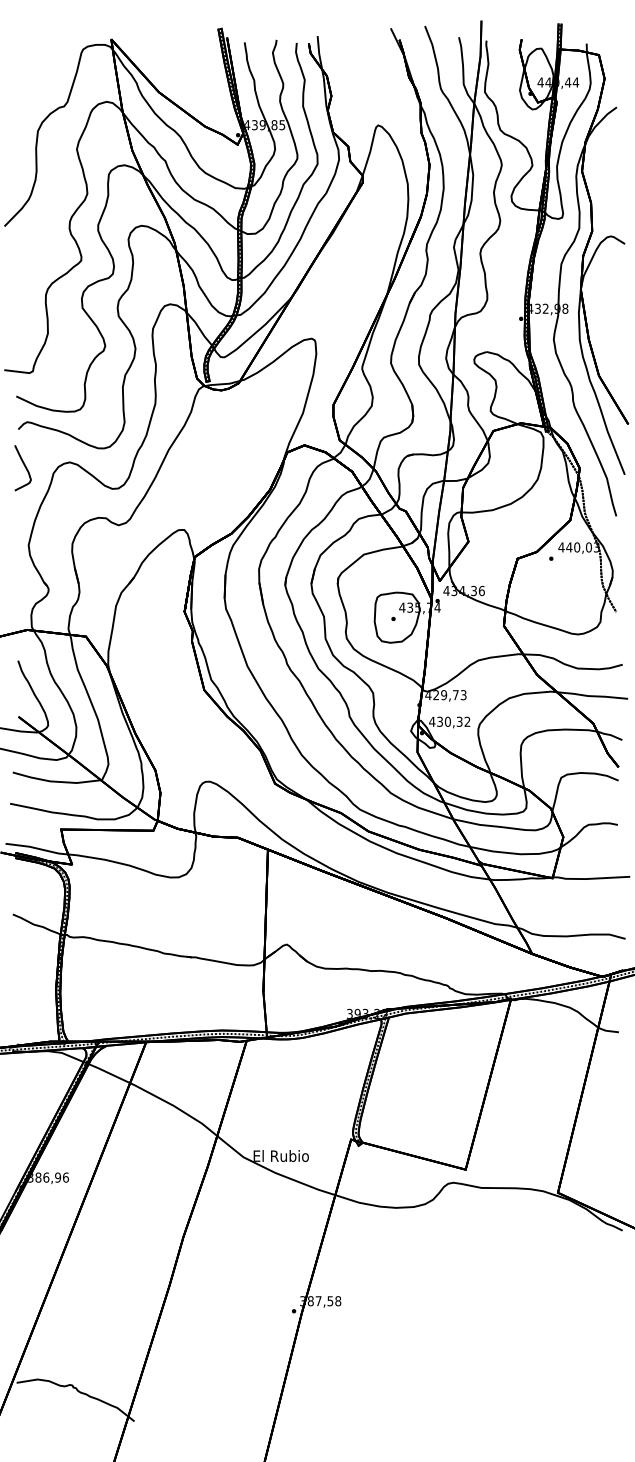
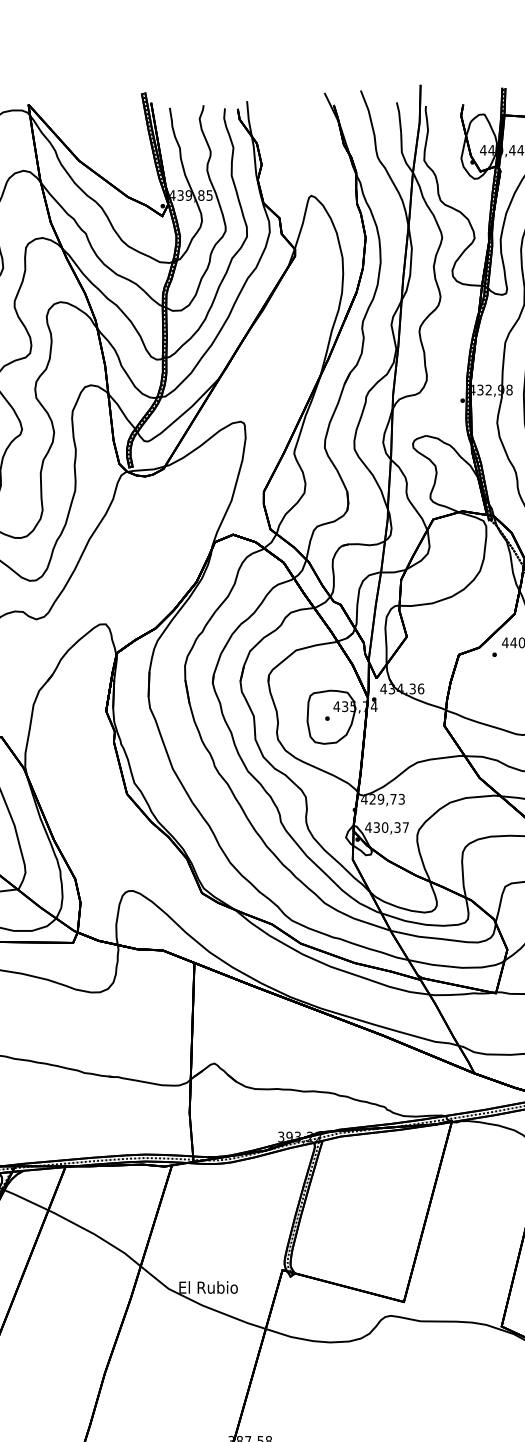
text: (467, 721) -> (405, 827), 430,32 -> 430,37

